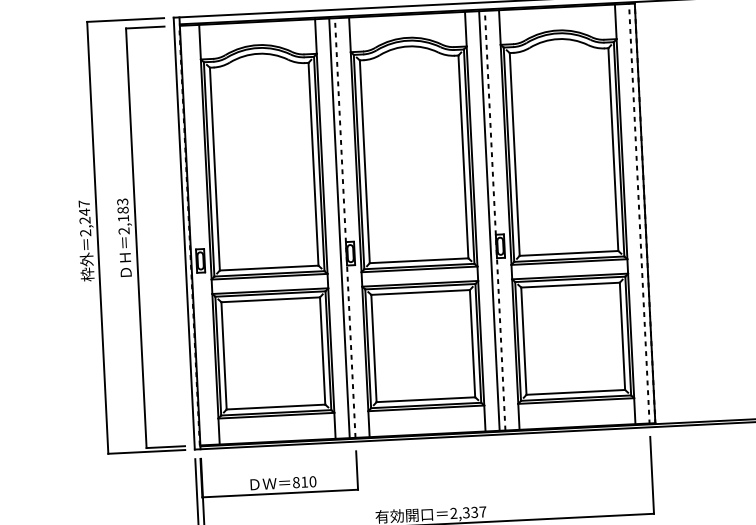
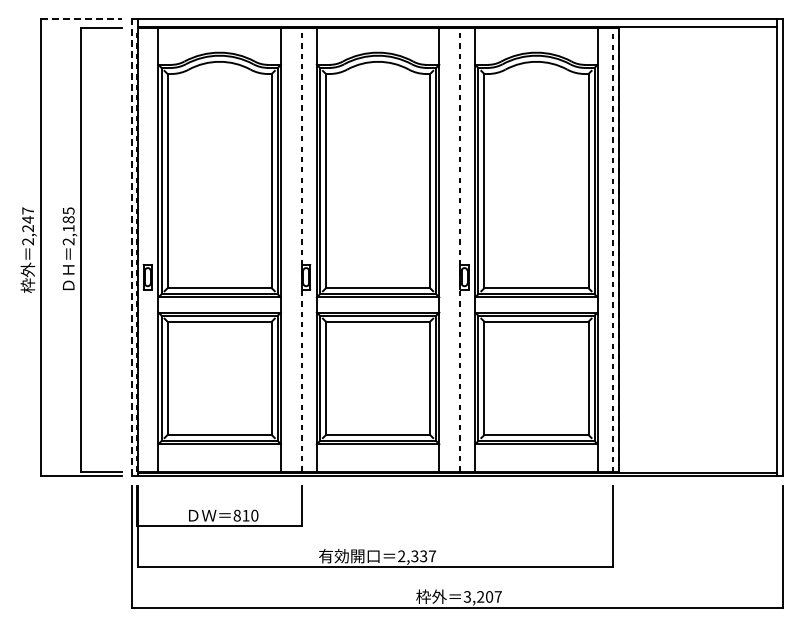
line: (125, 20) -> (81, 19), solid -> dashed
text: (121, 201) -> (67, 210), 2,183 -> 2,185
line: (489, 220) -> (454, 249), removed
line: (339, 227) -> (295, 249), removed
line: (183, 233) -> (131, 247), solid -> dashed

